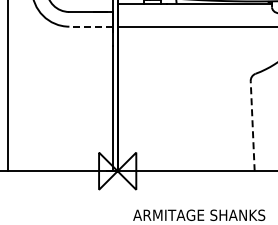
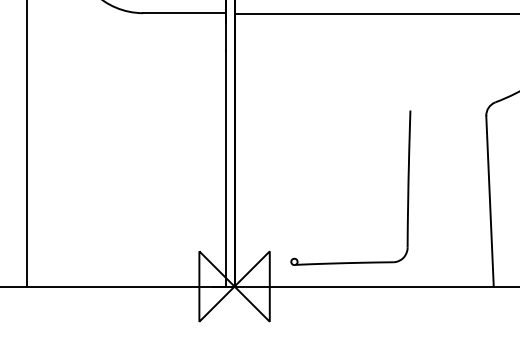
line: (91, 26) -> (185, 12), dashed -> solid
part: (208, 119) -> (406, 188), added
line: (252, 125) -> (489, 200), dashed -> solid

